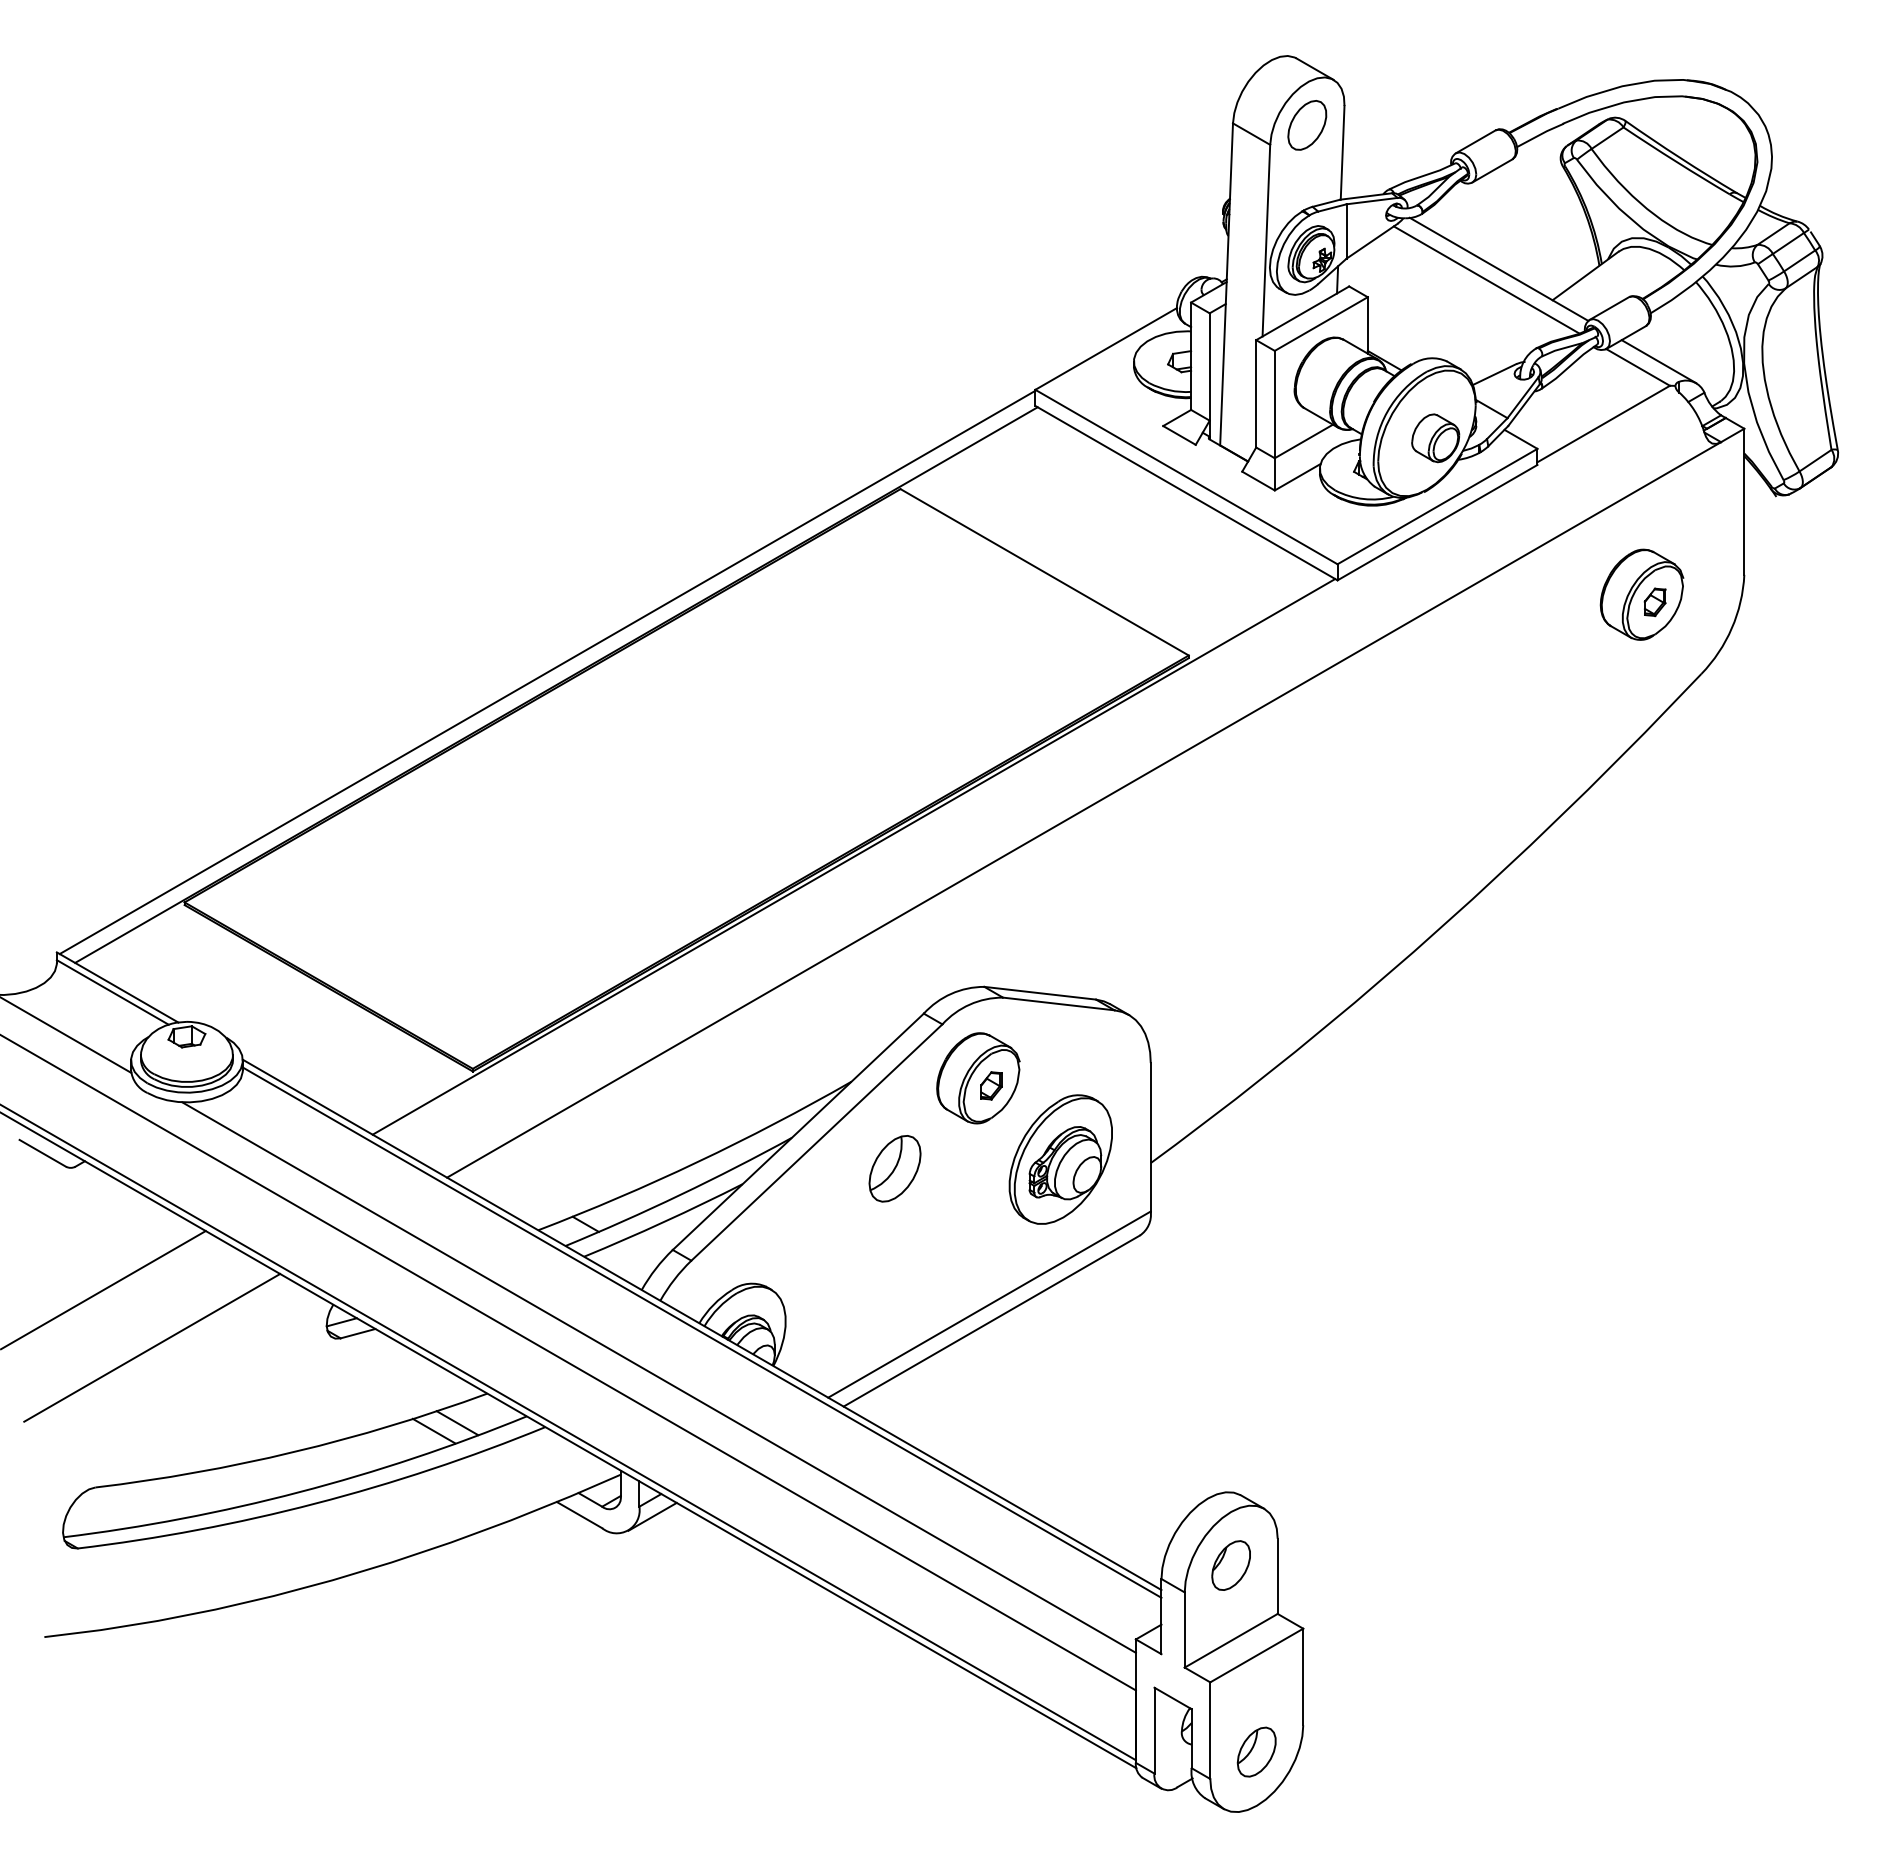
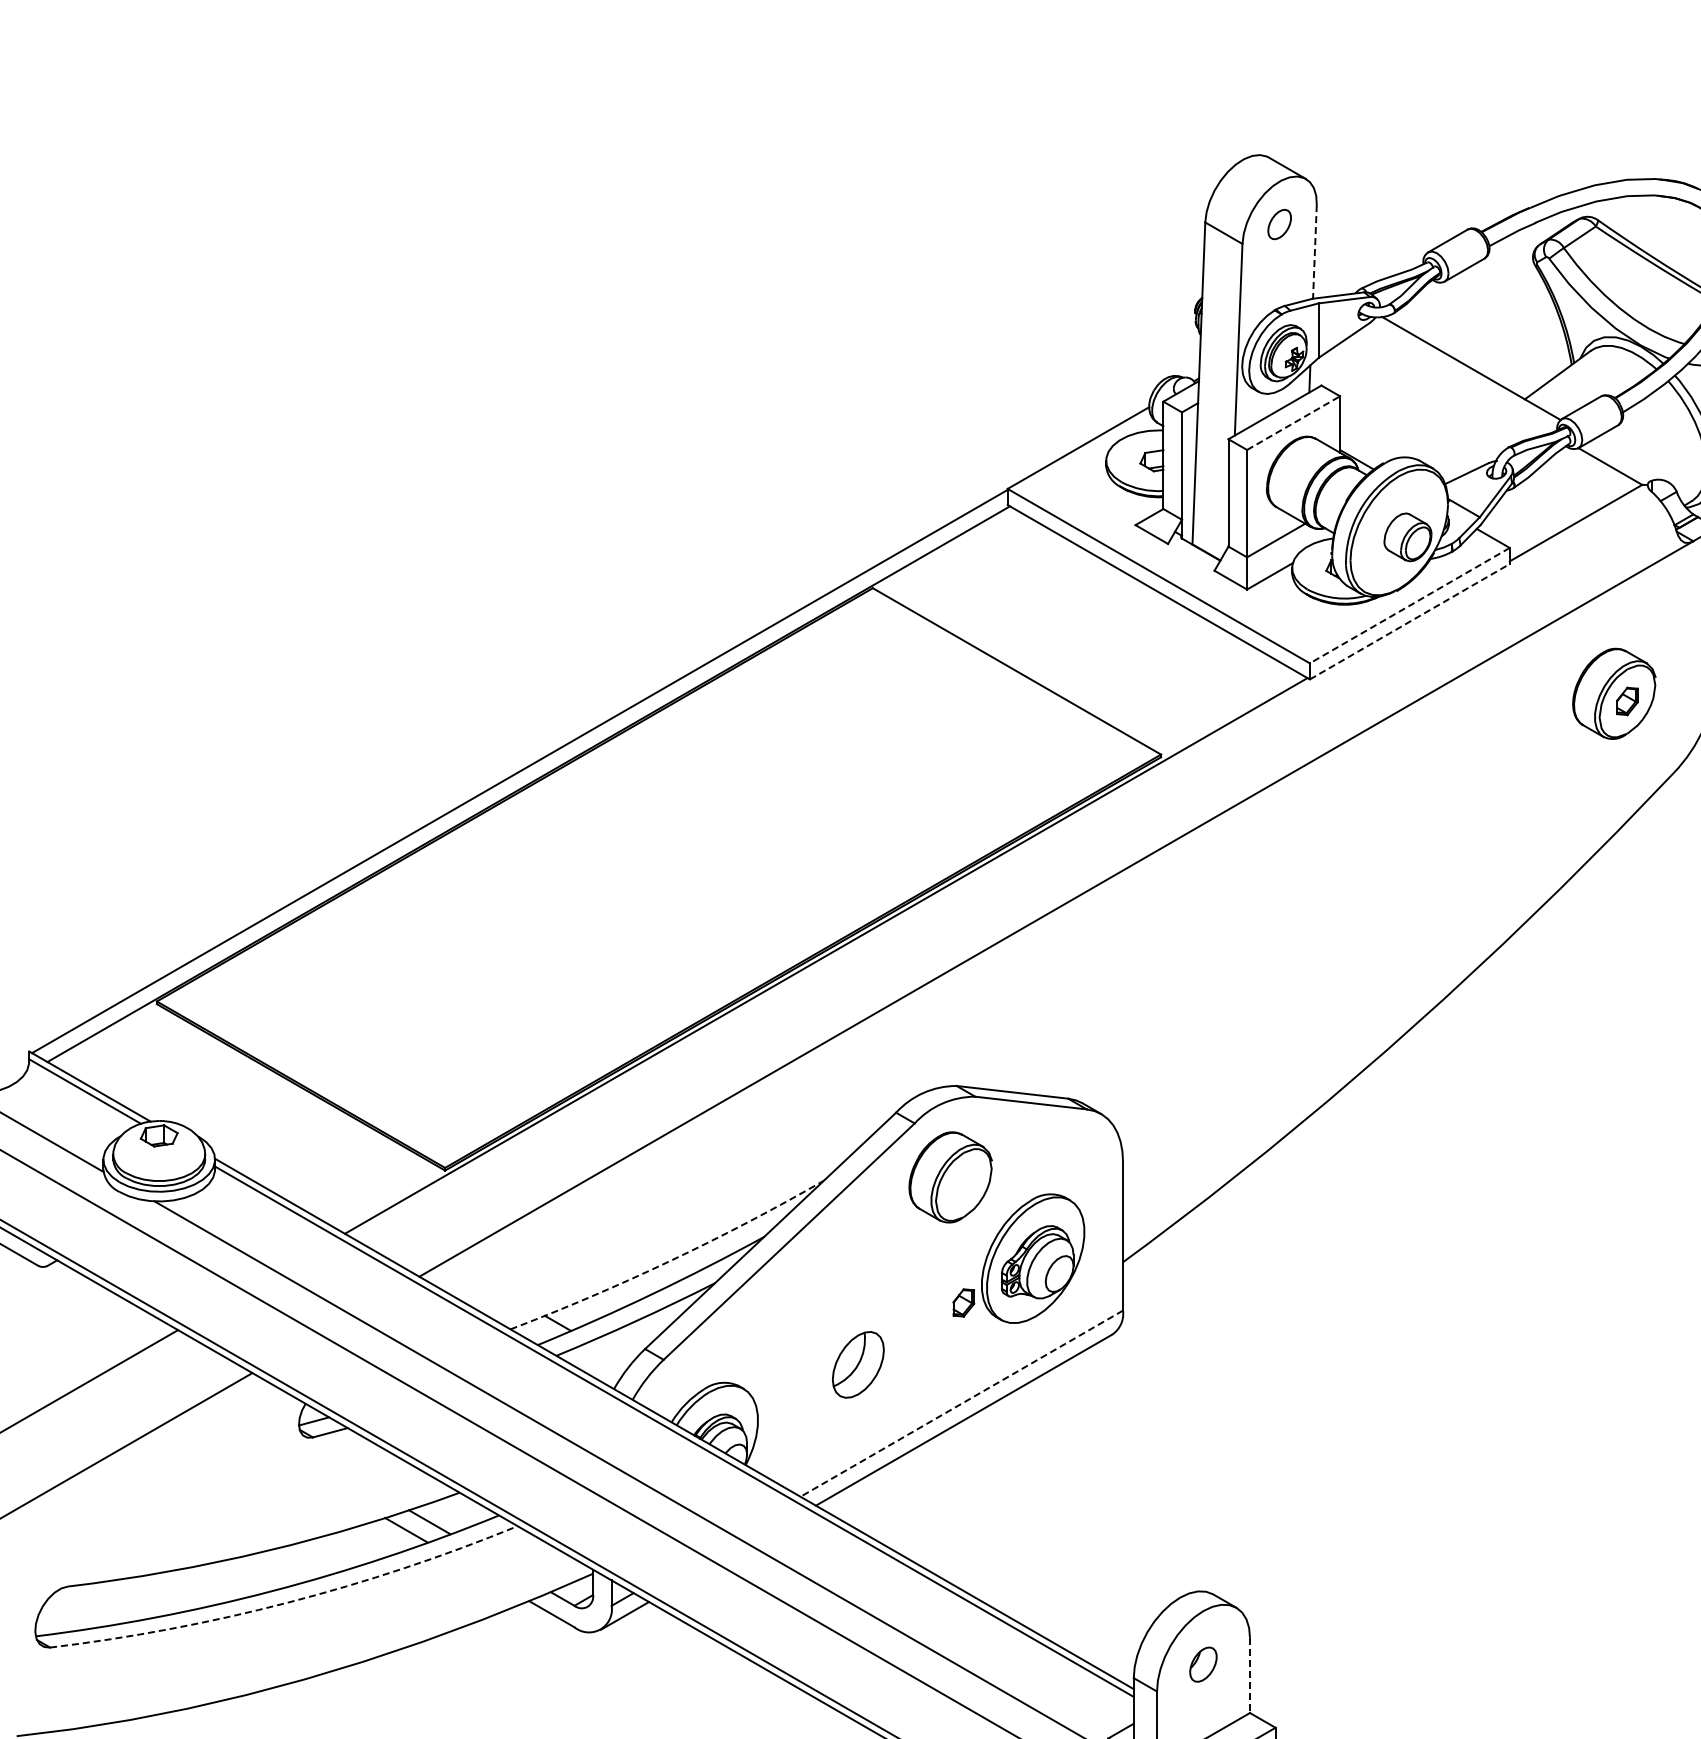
part: (1307, 125) -> (1279, 224), size x0.6
line: (1342, 152) -> (1314, 251), solid -> dashed
line: (1486, 279) -> (1458, 378), removed
line: (1321, 324) -> (1293, 423), solid -> dashed
line: (1658, 361) -> (1630, 460), removed
line: (1437, 506) -> (1409, 605), solid -> dashed
line: (1437, 522) -> (1409, 621), solid -> dashed
part: (991, 1085) -> (963, 1302), moved
arc: (697, 1162) -> (669, 1261), solid -> dashed
part: (894, 1168) -> (857, 1364), moved
line: (989, 1304) -> (961, 1403), solid -> dashed
arc: (315, 1503) -> (287, 1602), solid -> dashed
part: (1230, 1565) -> (1202, 1664), size x0.7
line: (1277, 1576) -> (1249, 1675), solid -> dashed

